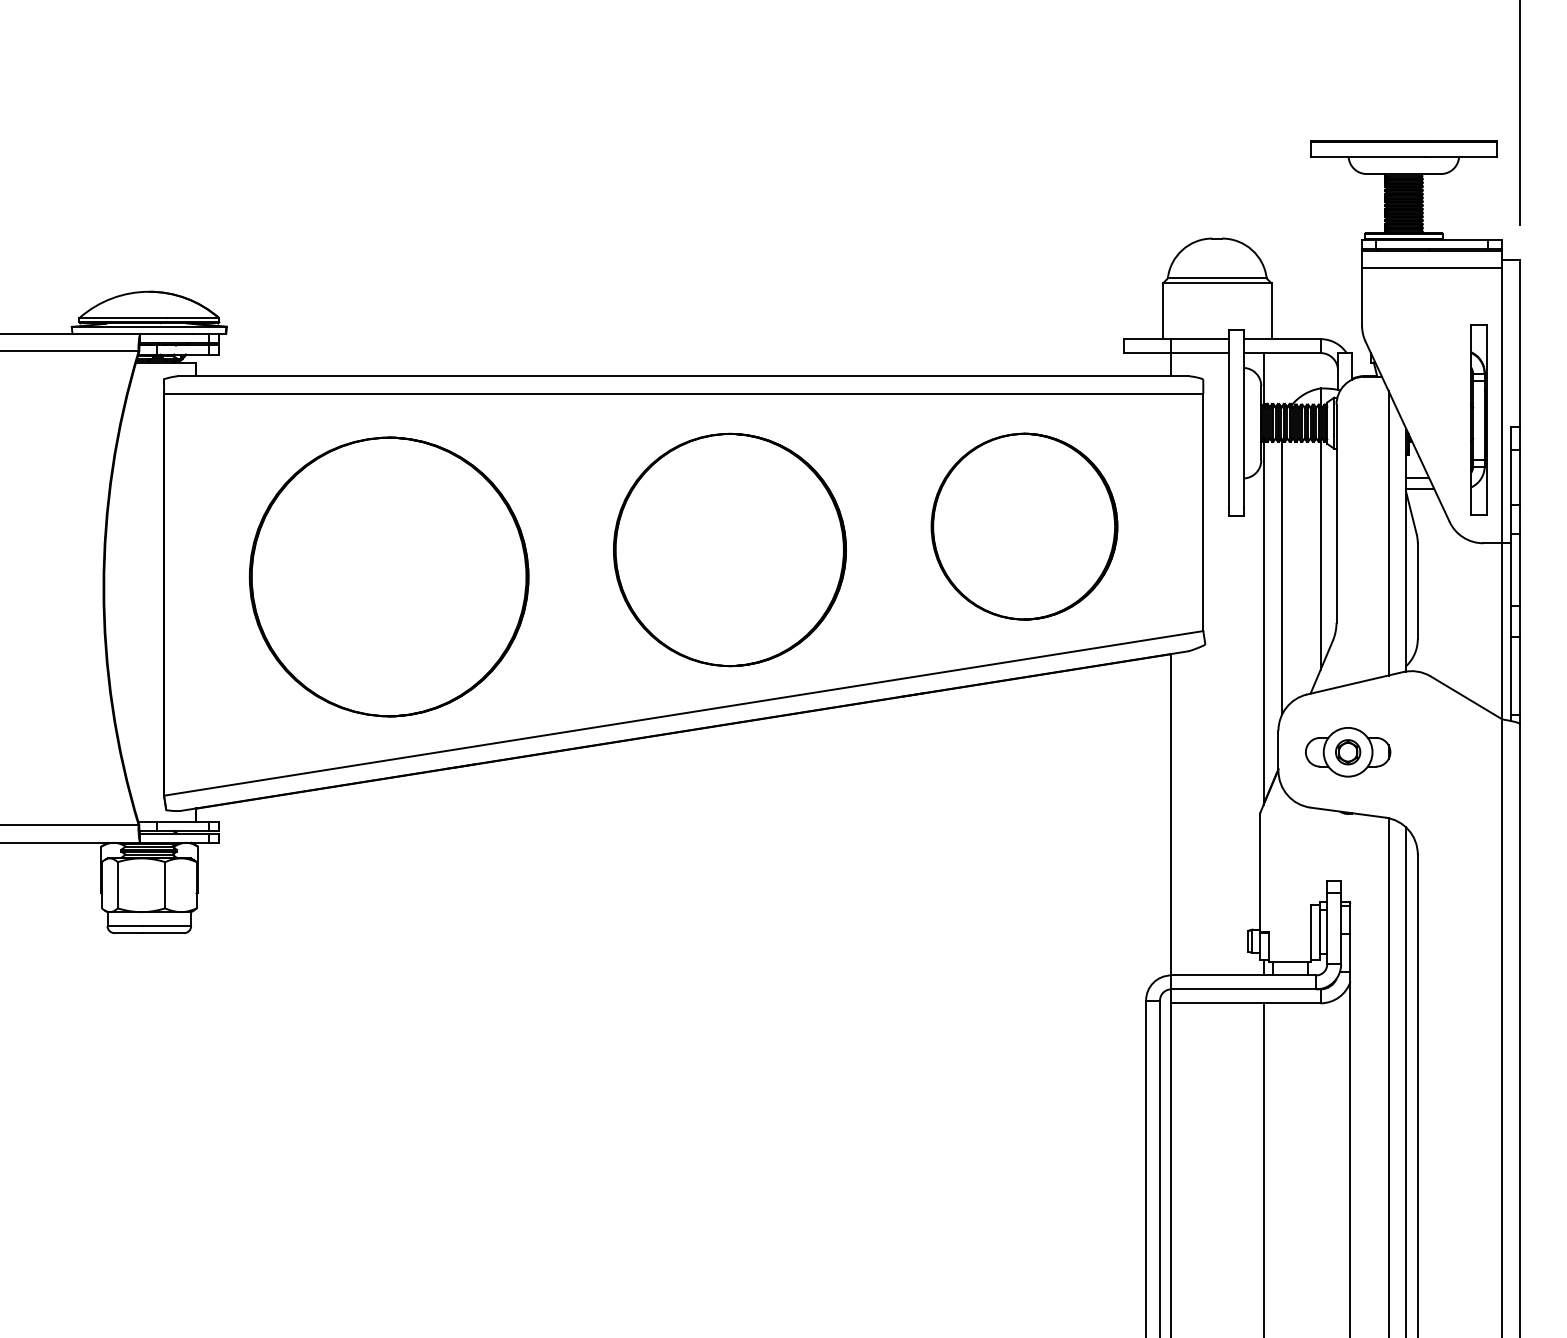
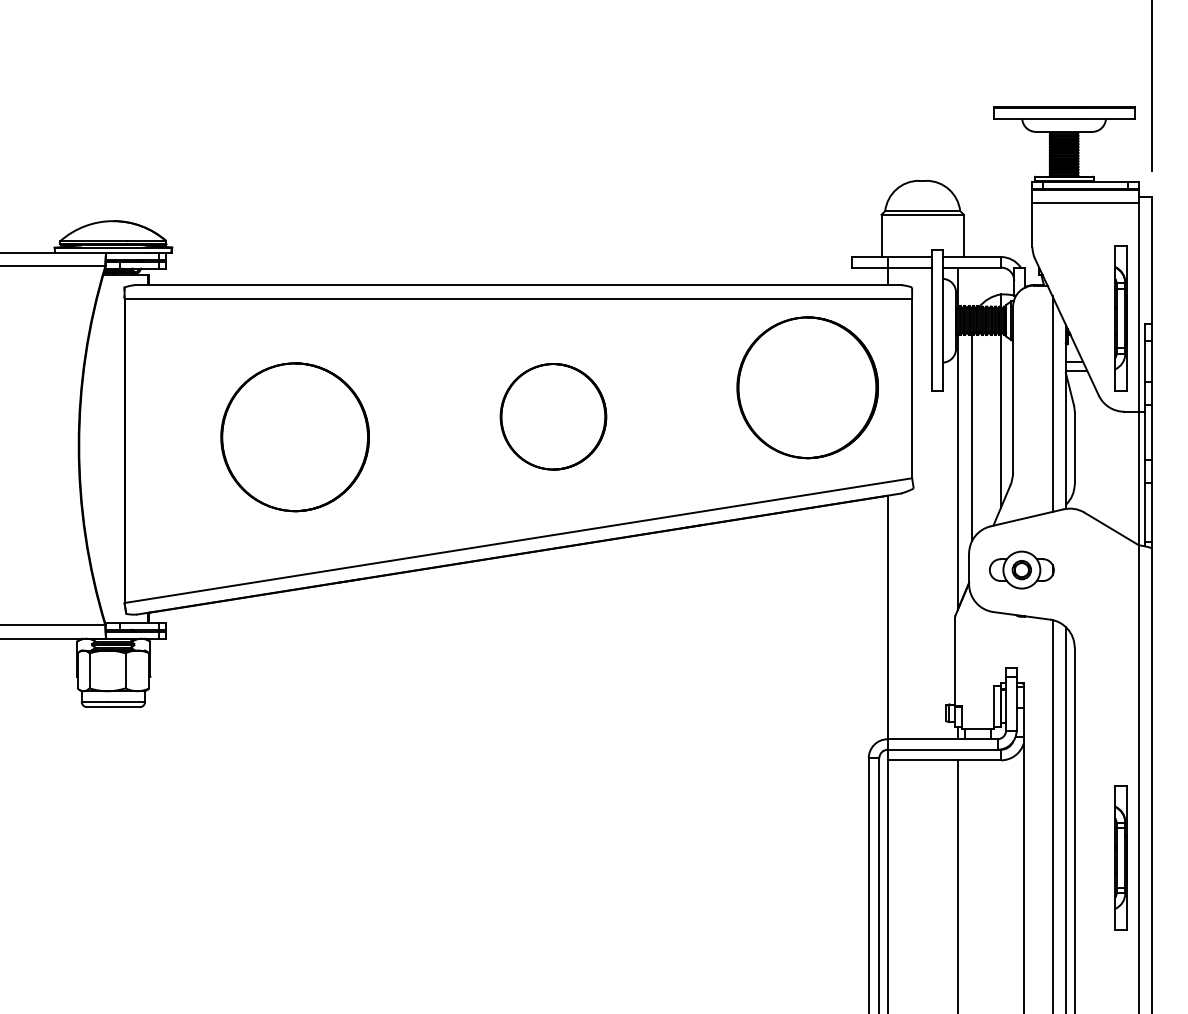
part: (1024, 526) -> (807, 387), moved
part: (729, 549) -> (553, 416), size x0.6
part: (388, 576) -> (294, 436), size x0.7
part: (1478, 1131) -> (1120, 857), added

